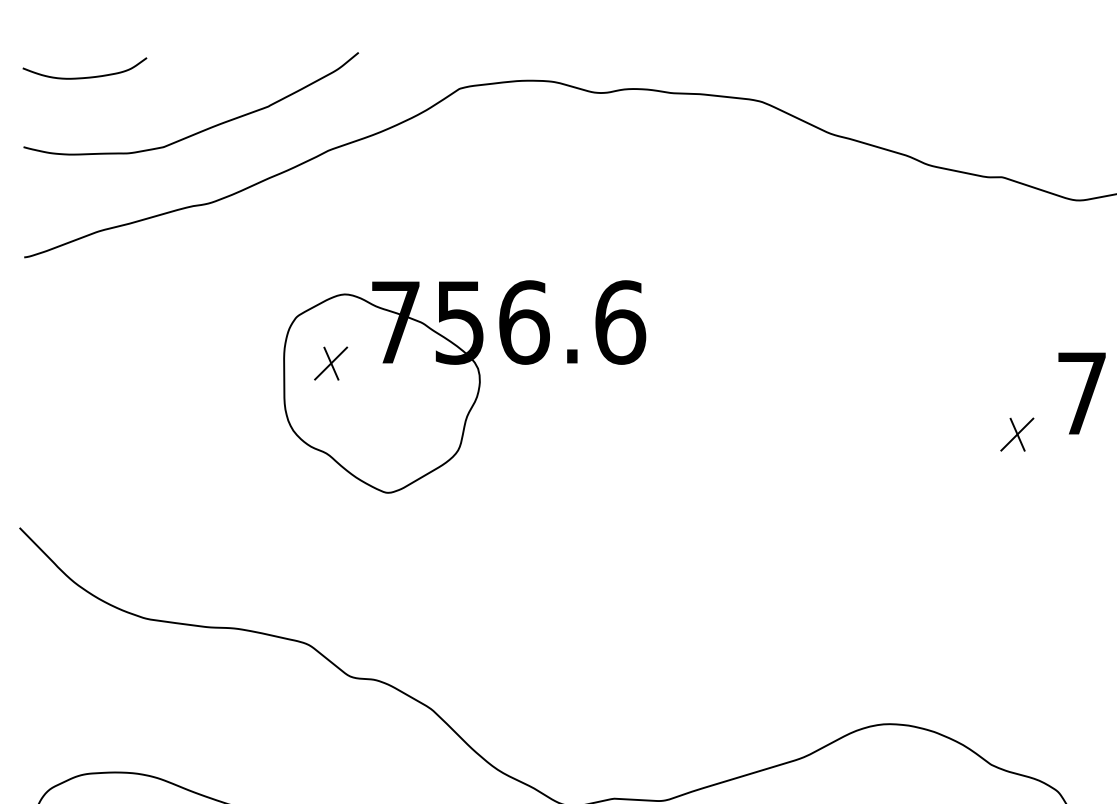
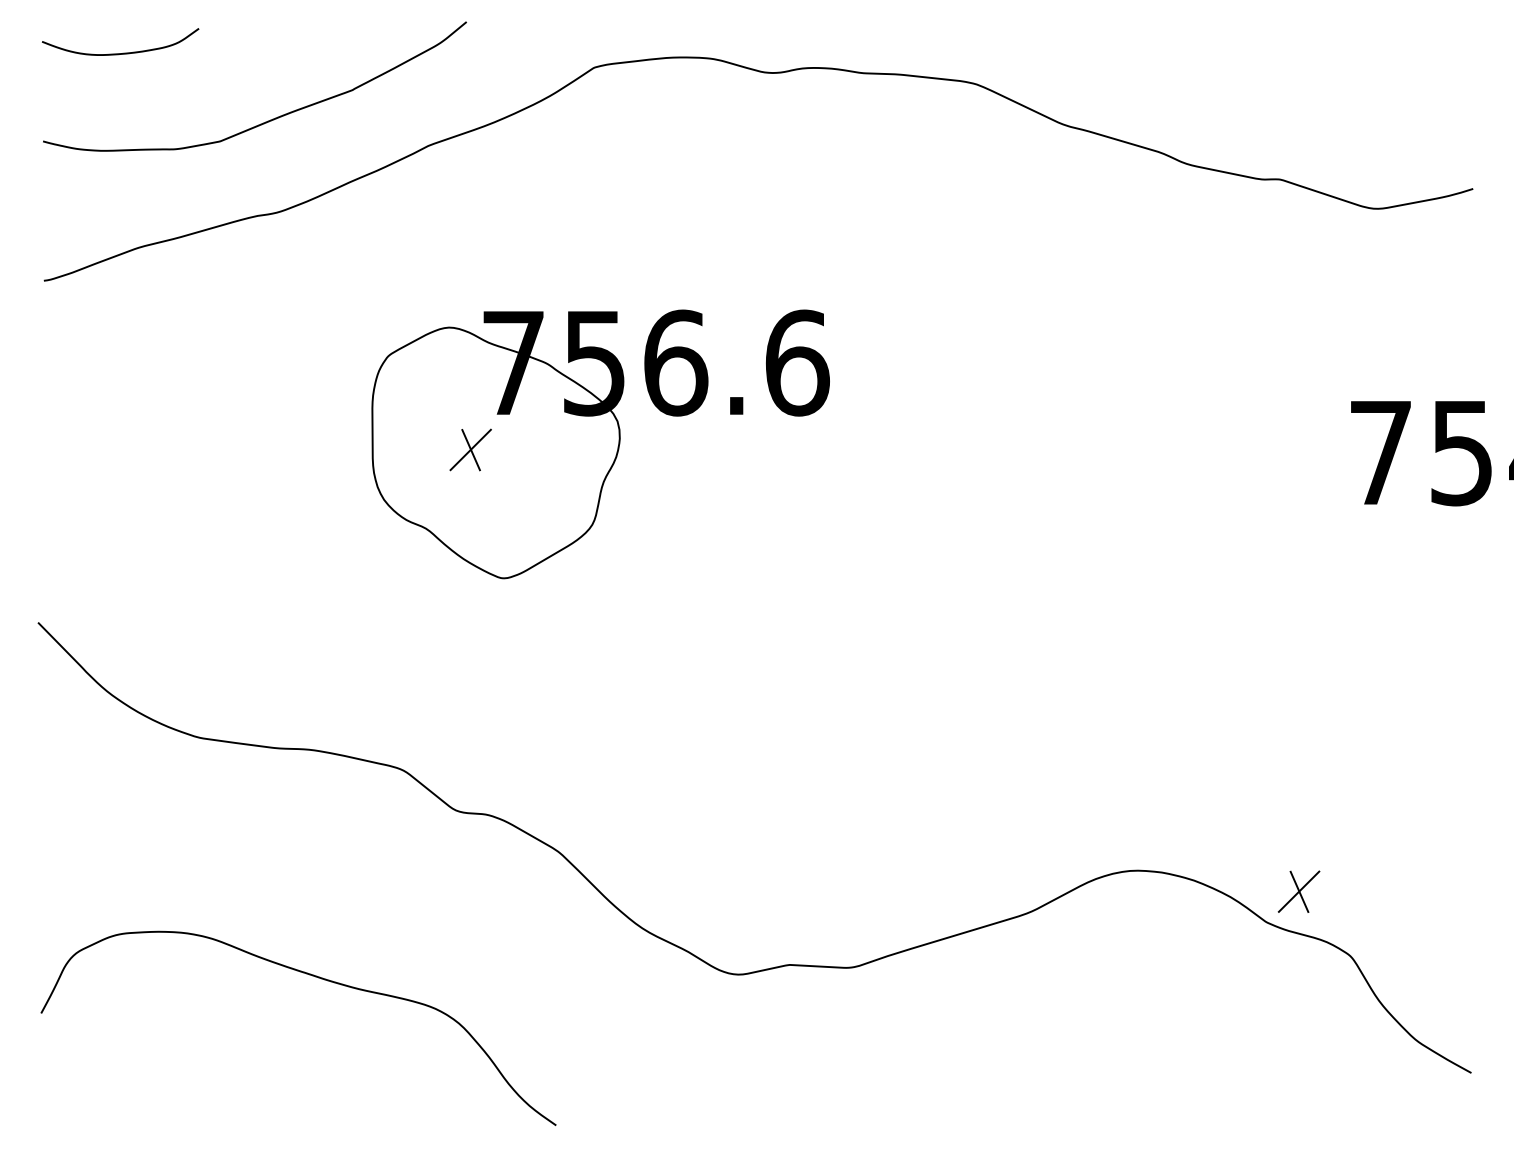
part: (330, 363) -> (470, 449), moved
part: (1016, 434) -> (1298, 891), moved

